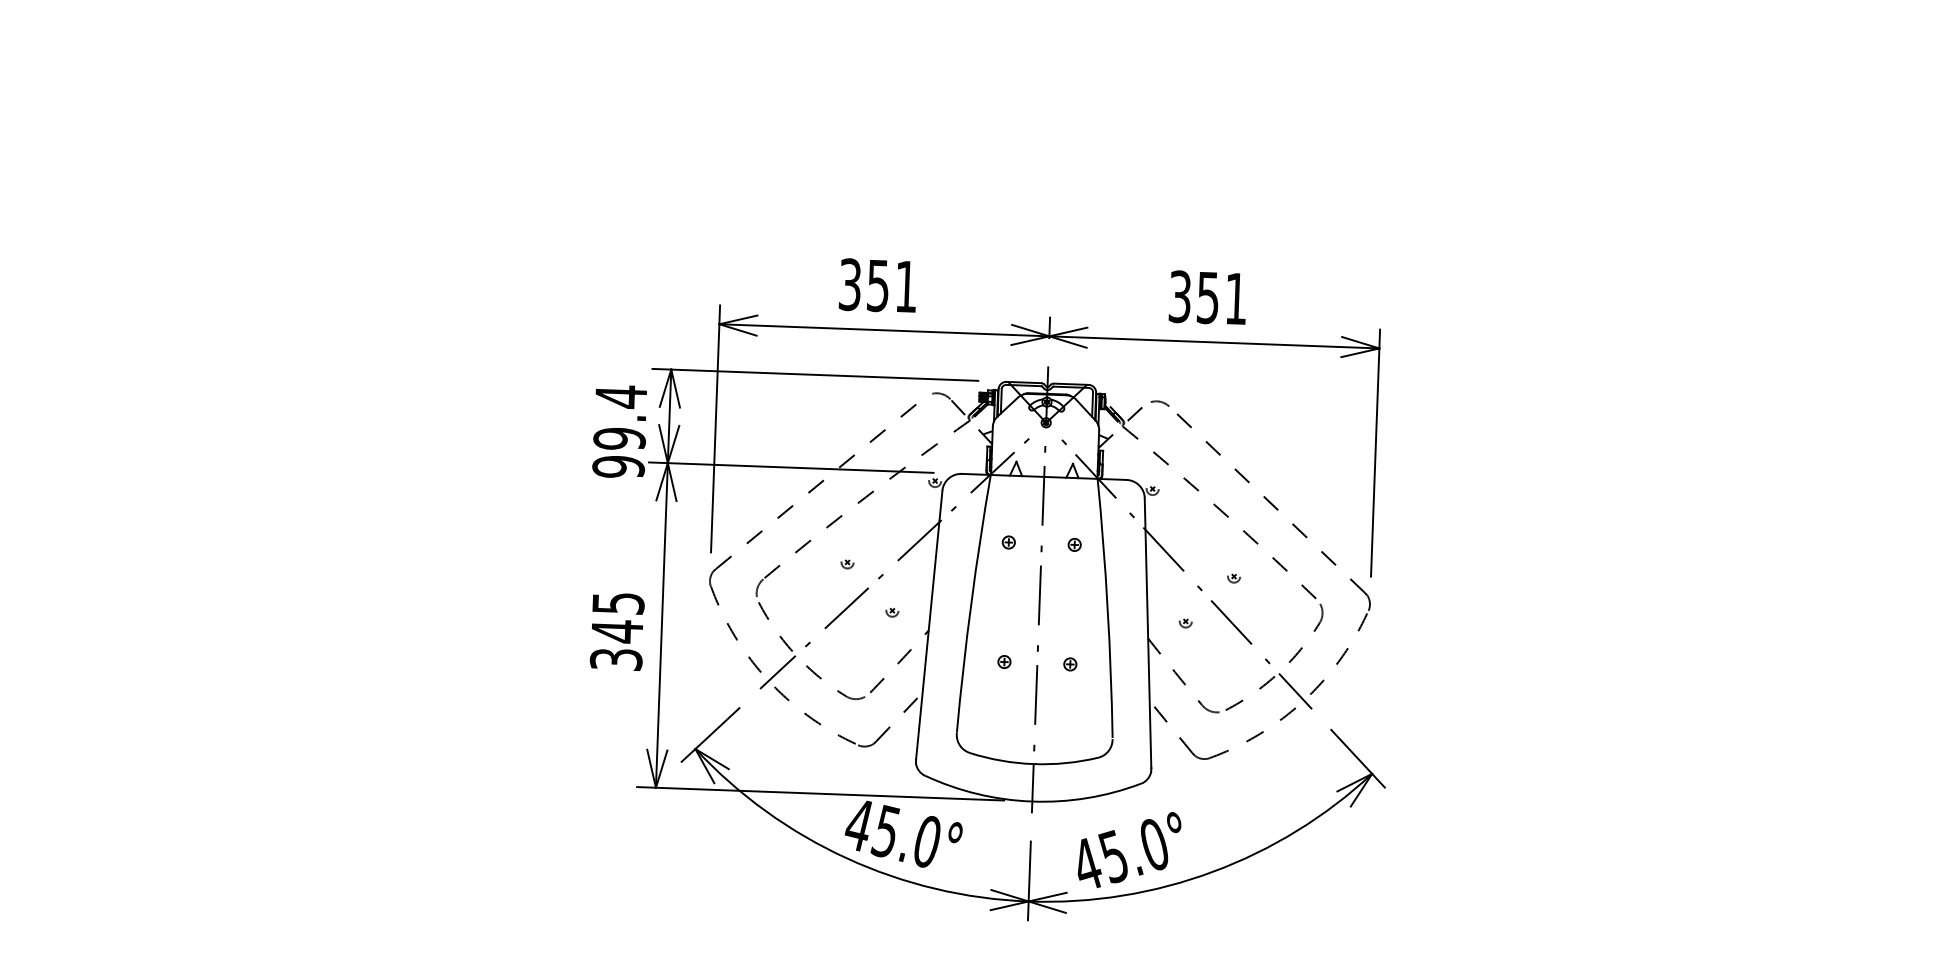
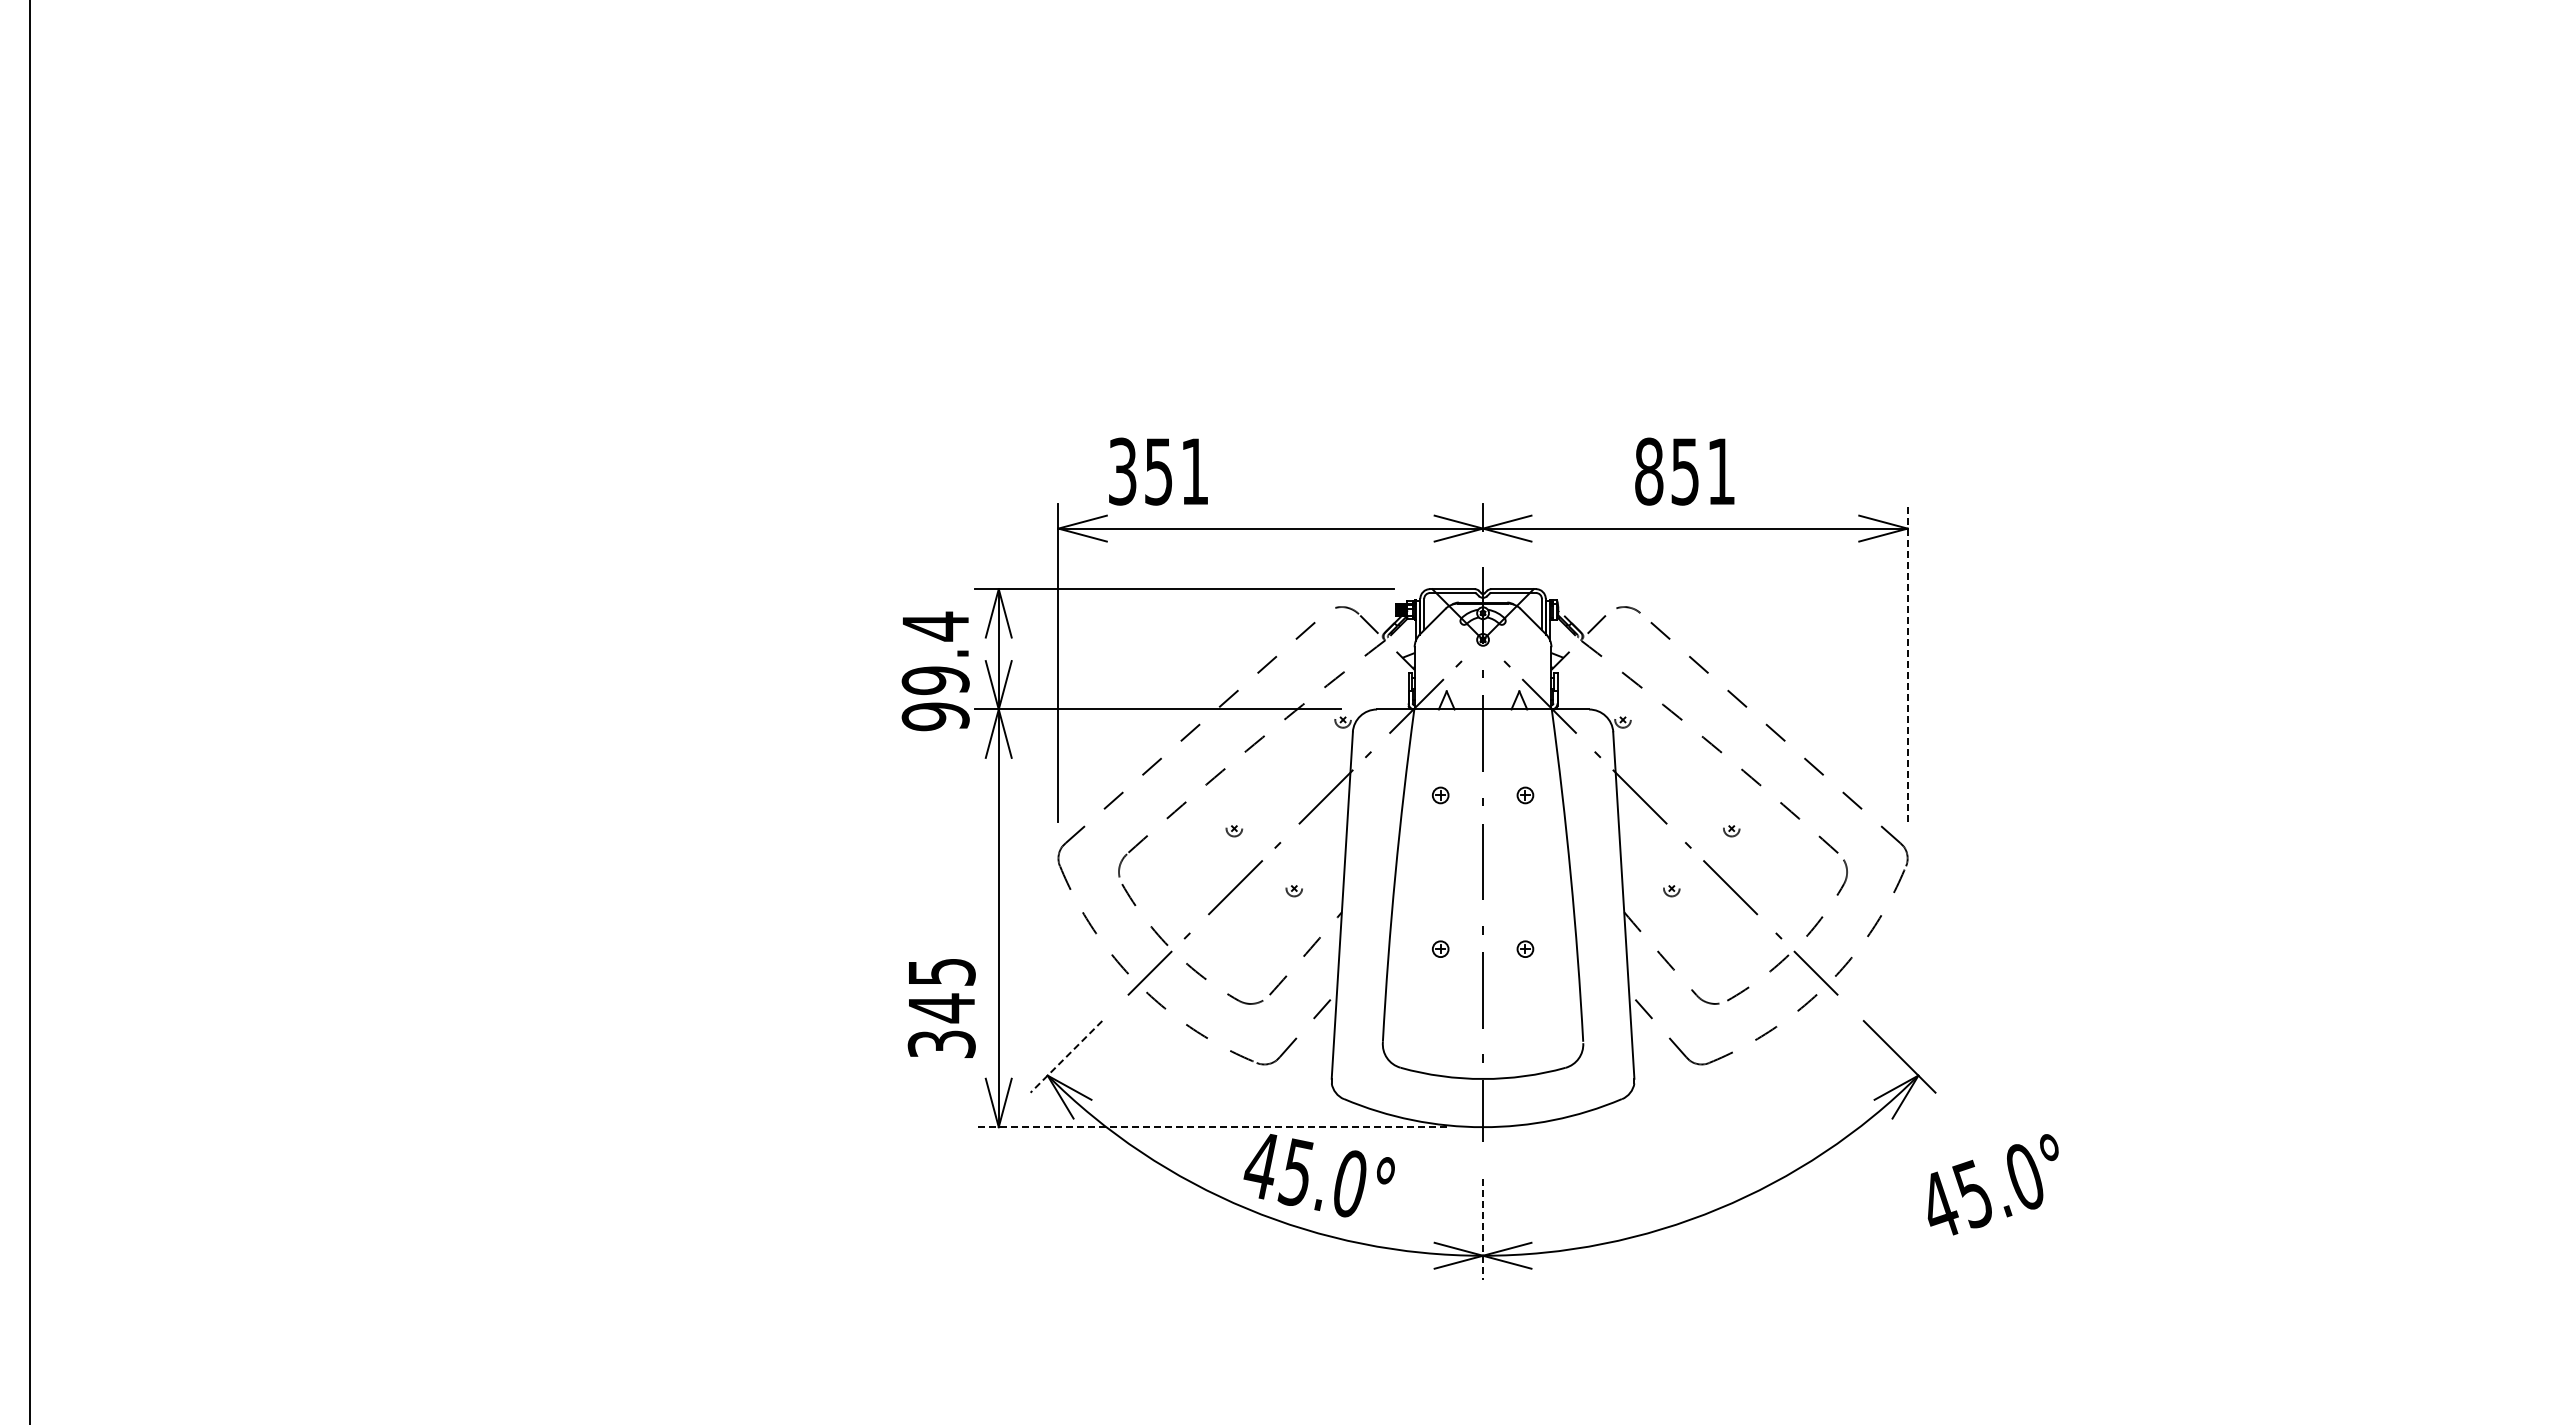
text: (878, 285) -> (1158, 471), moved
text: (1180, 296) -> (1649, 471), 351 -> 851
line: (1375, 453) -> (1907, 663), solid -> dashed
text: (617, 631) -> (941, 1008), moved
line: (710, 734) -> (1066, 1056), solid -> dashed
line: (820, 794) -> (1210, 1127), solid -> dashed
text: (1128, 849) -> (1992, 1184), moved
line: (1029, 881) -> (1483, 1229), solid -> dashed

